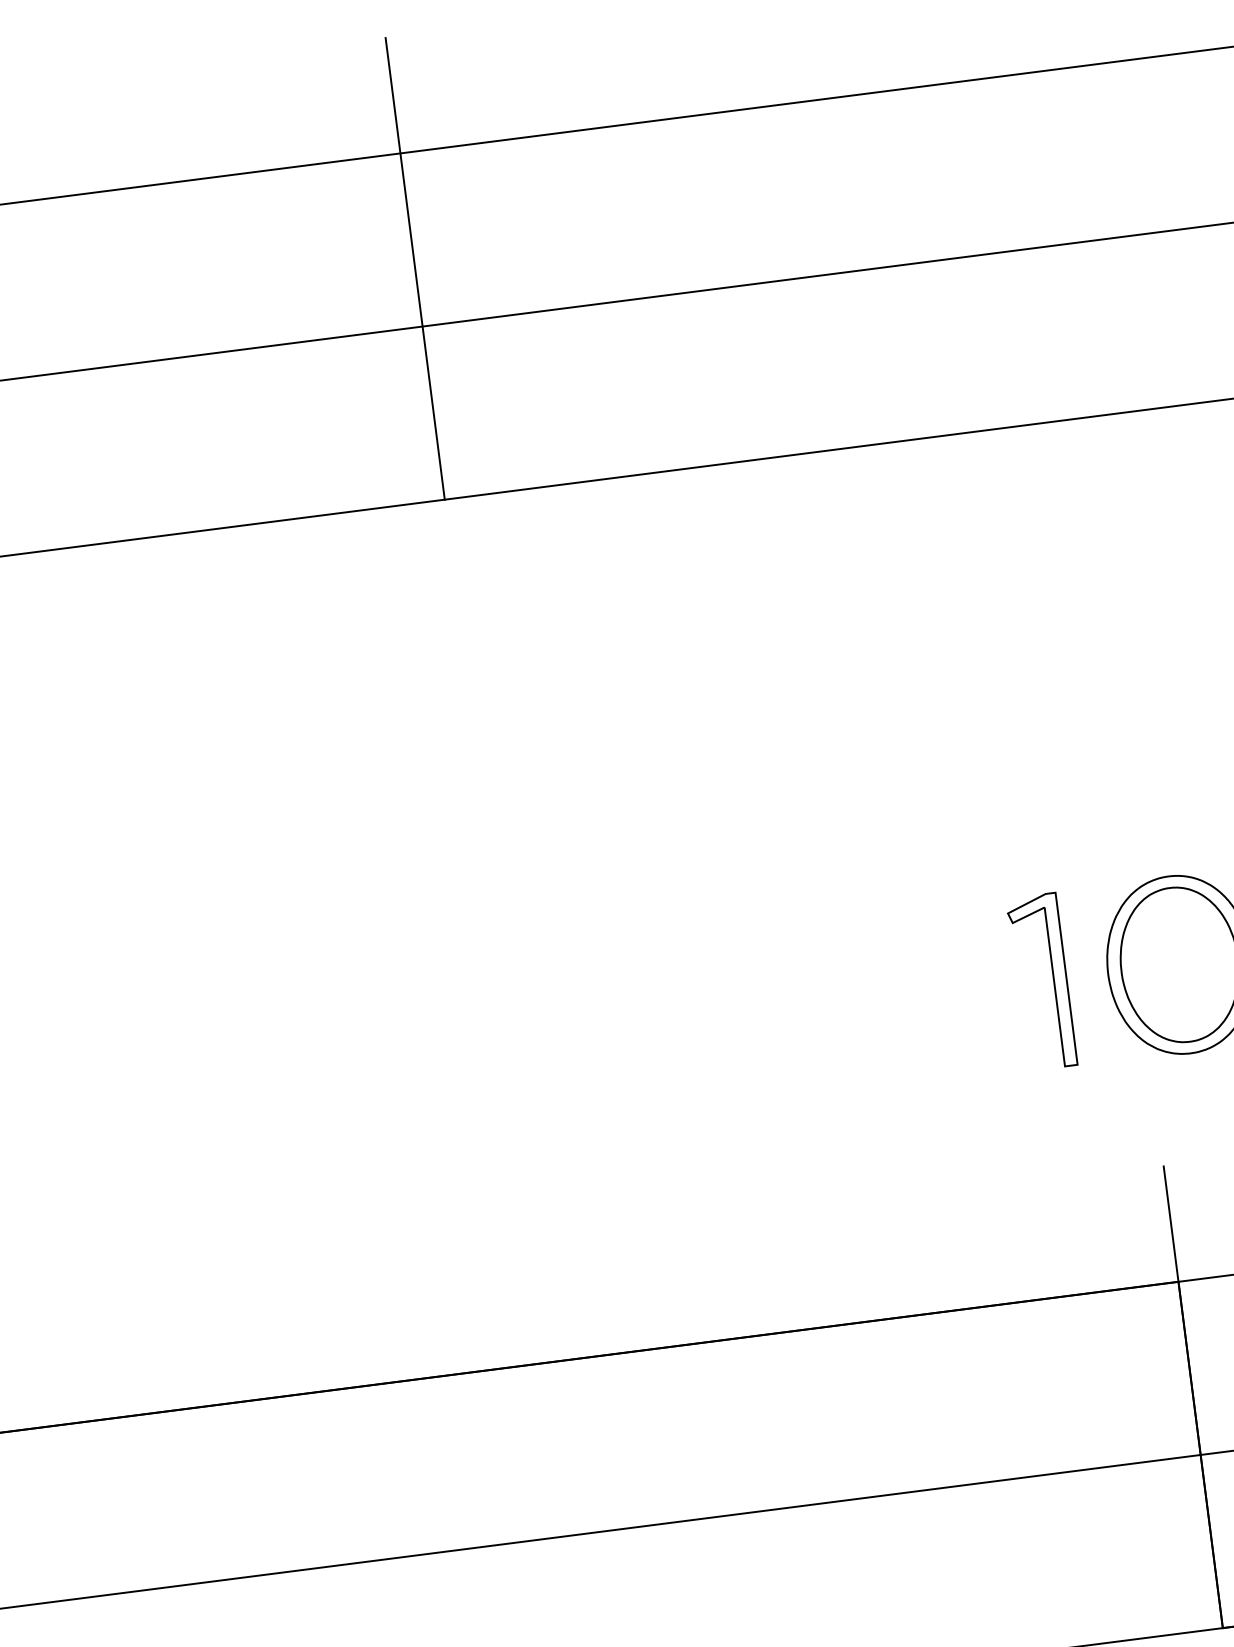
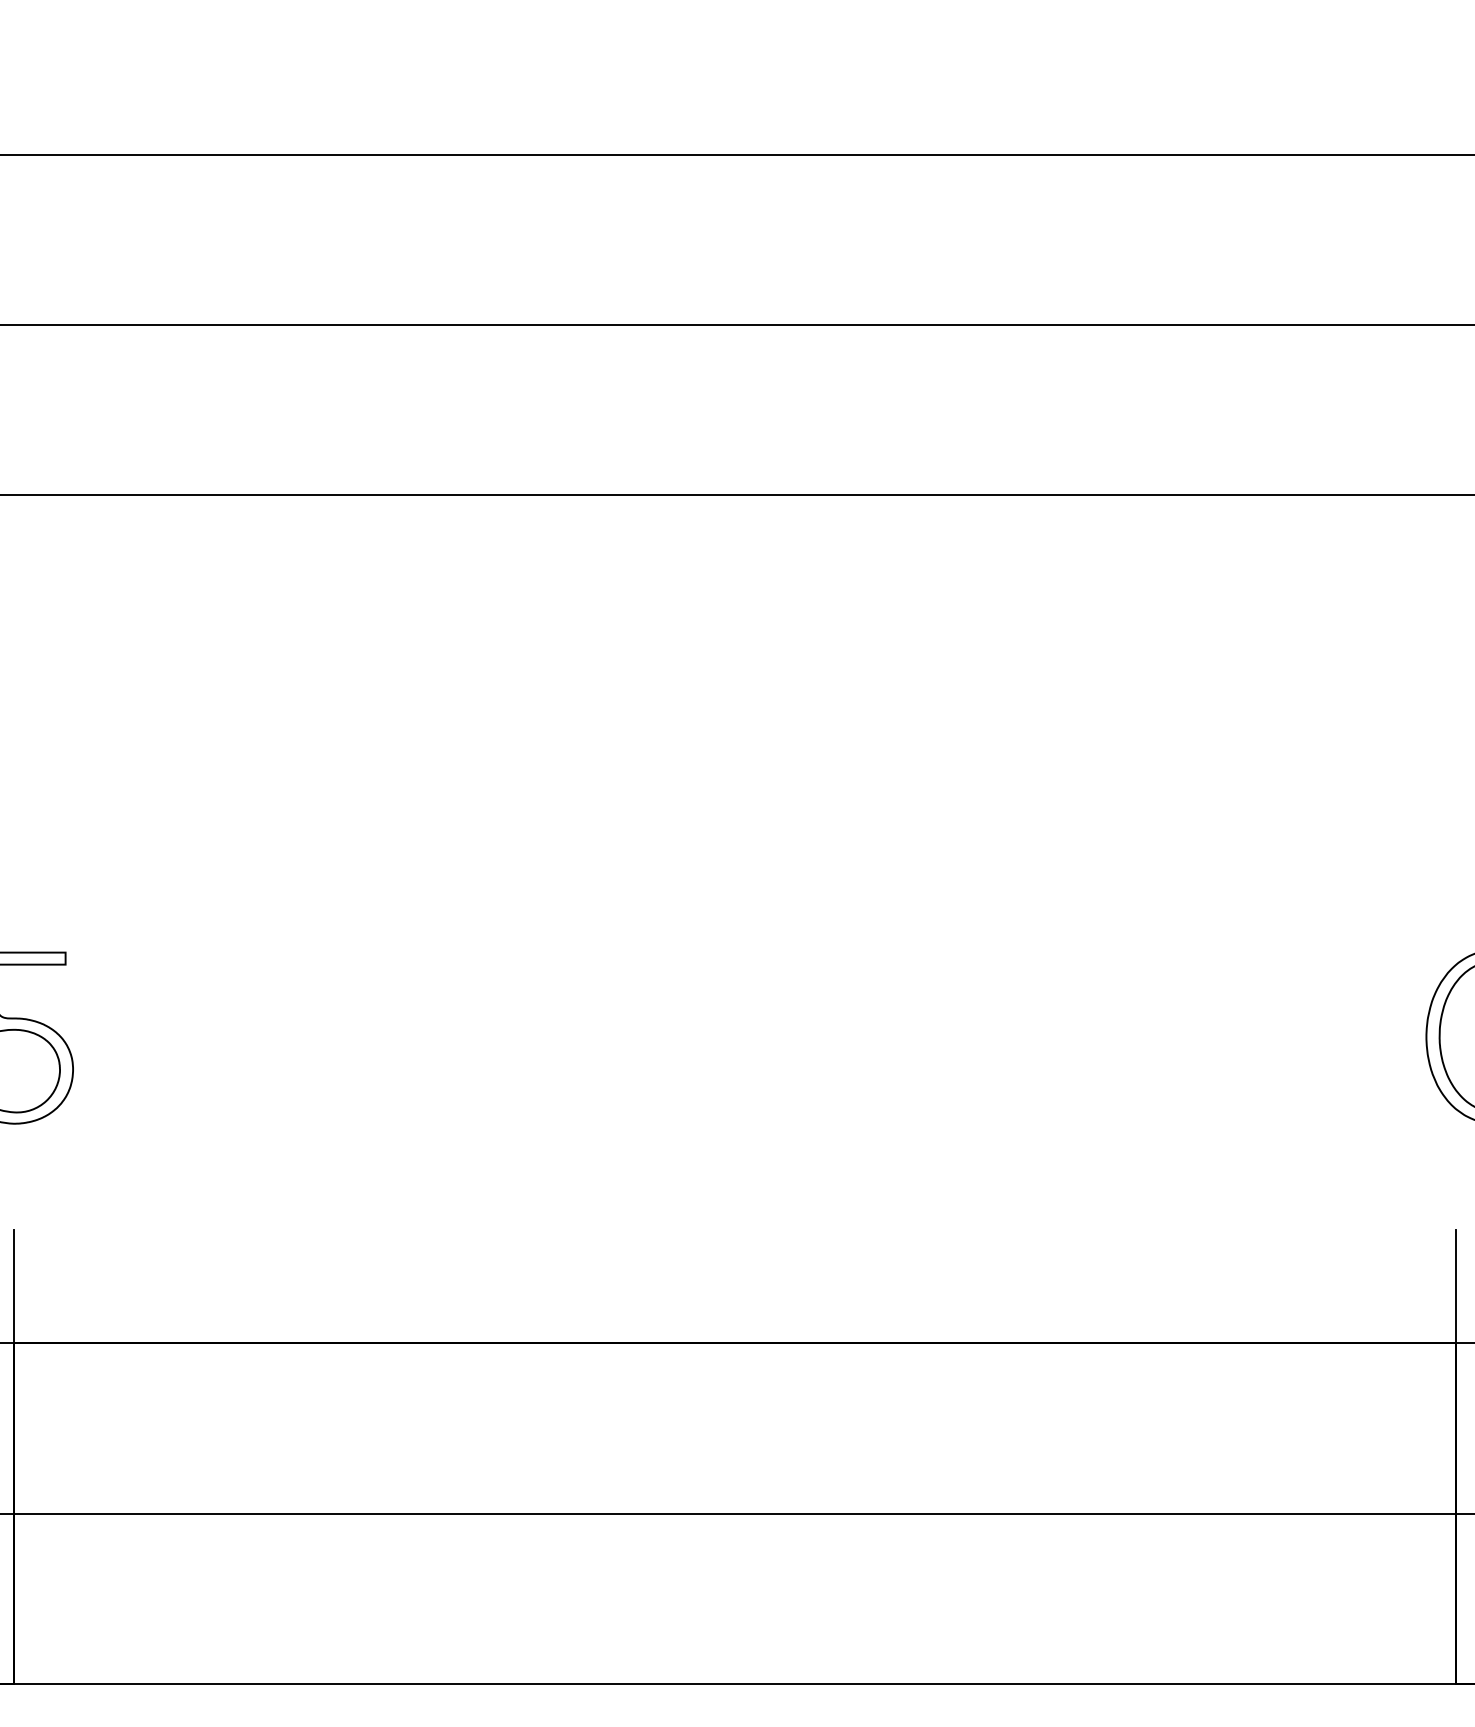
line: (415, 268) -> (843, 267), removed
part: (1053, 979) -> (1372, 1035), removed

